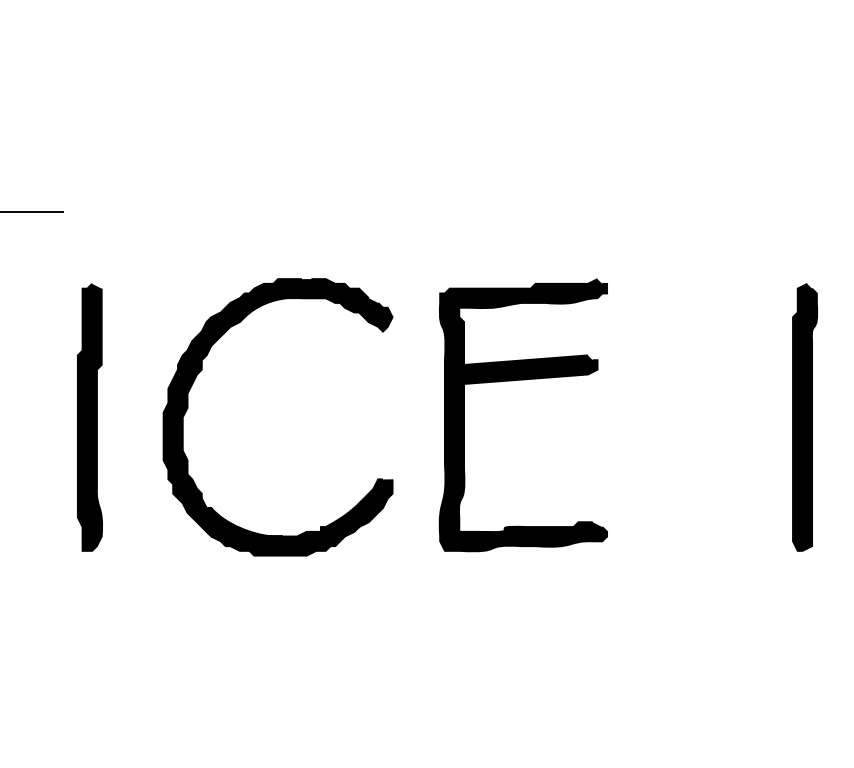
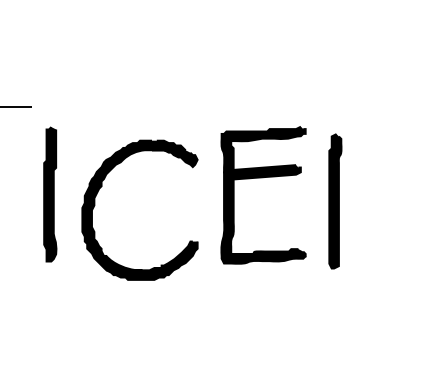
part: (523, 382) -> (263, 178), moved
part: (90, 417) -> (50, 194), moved
part: (805, 417) -> (335, 201), moved

